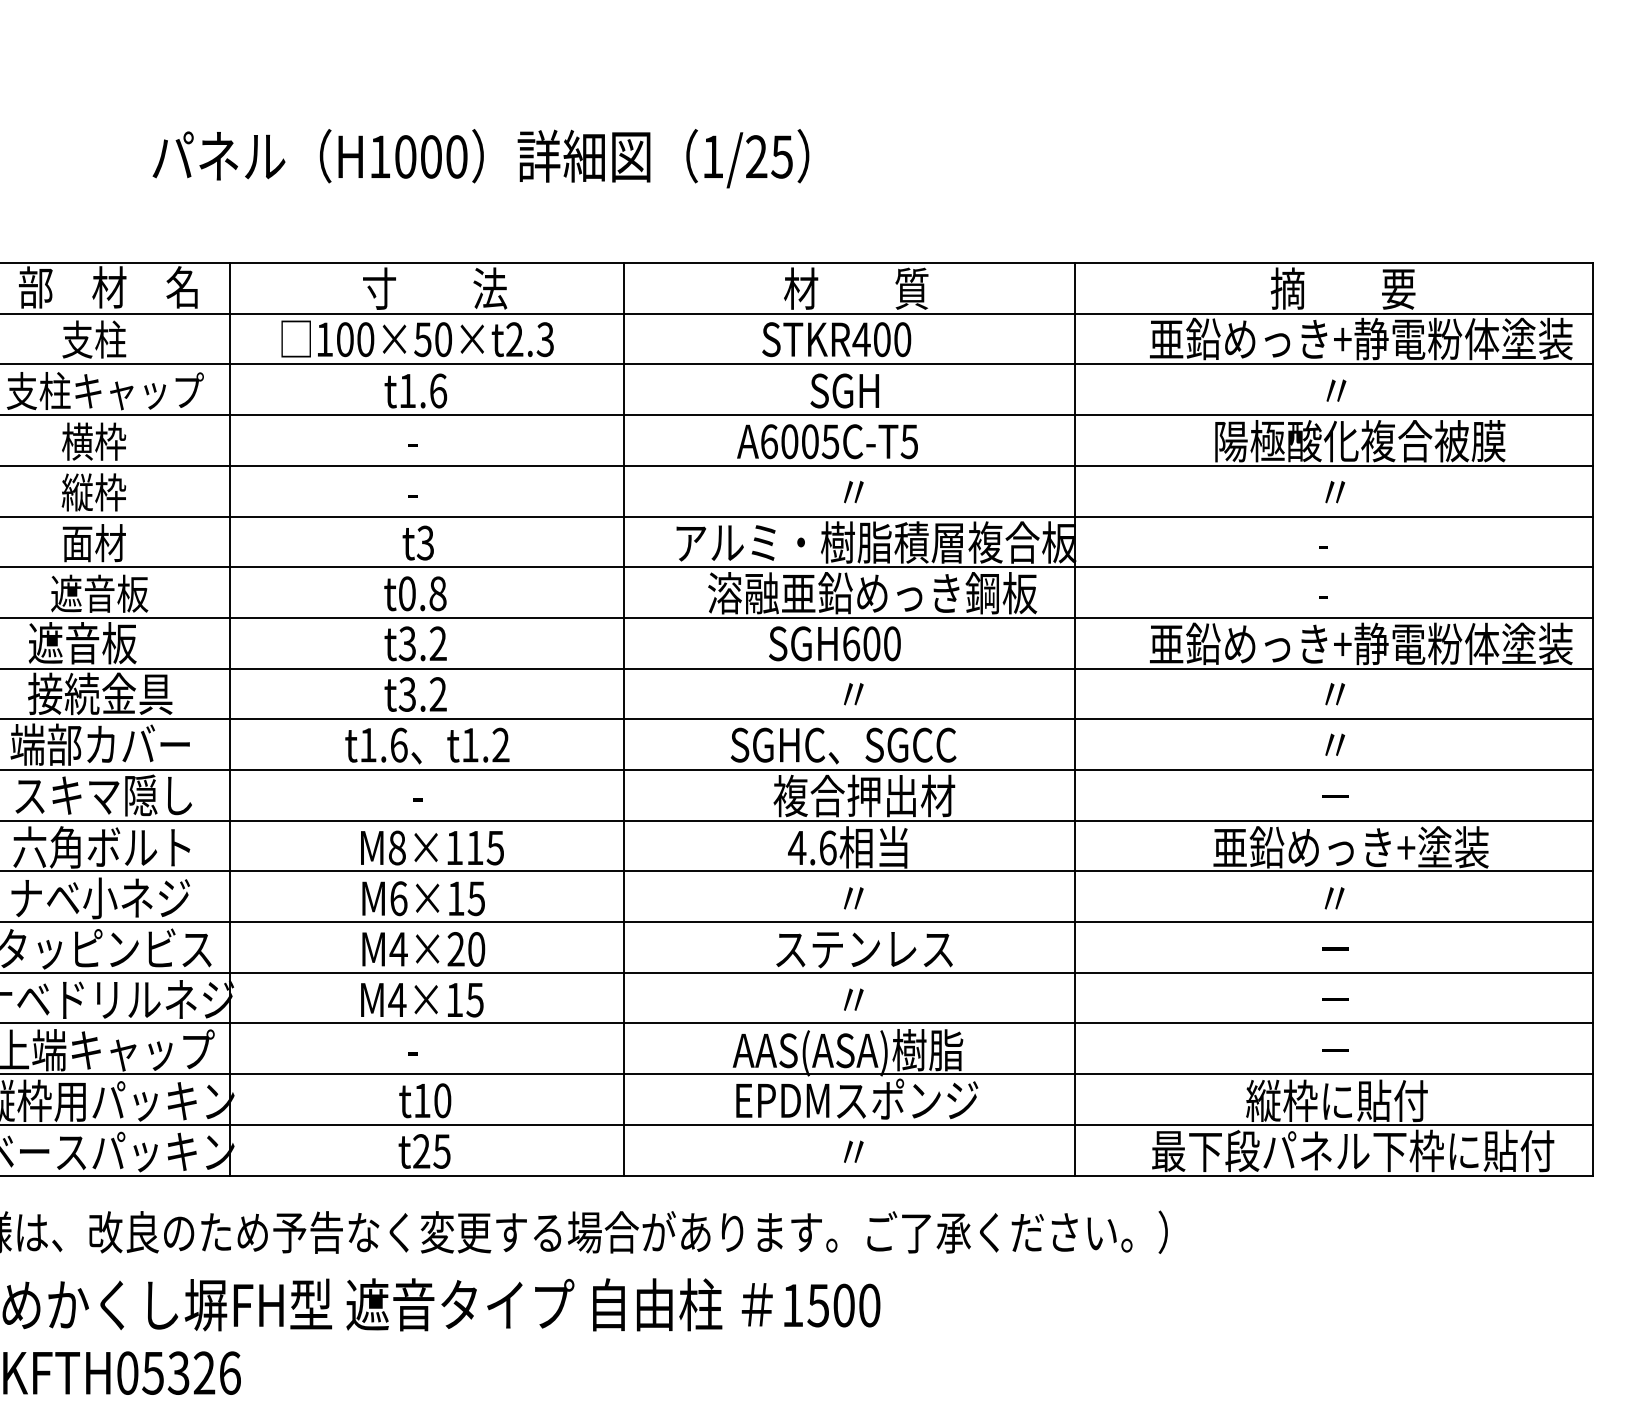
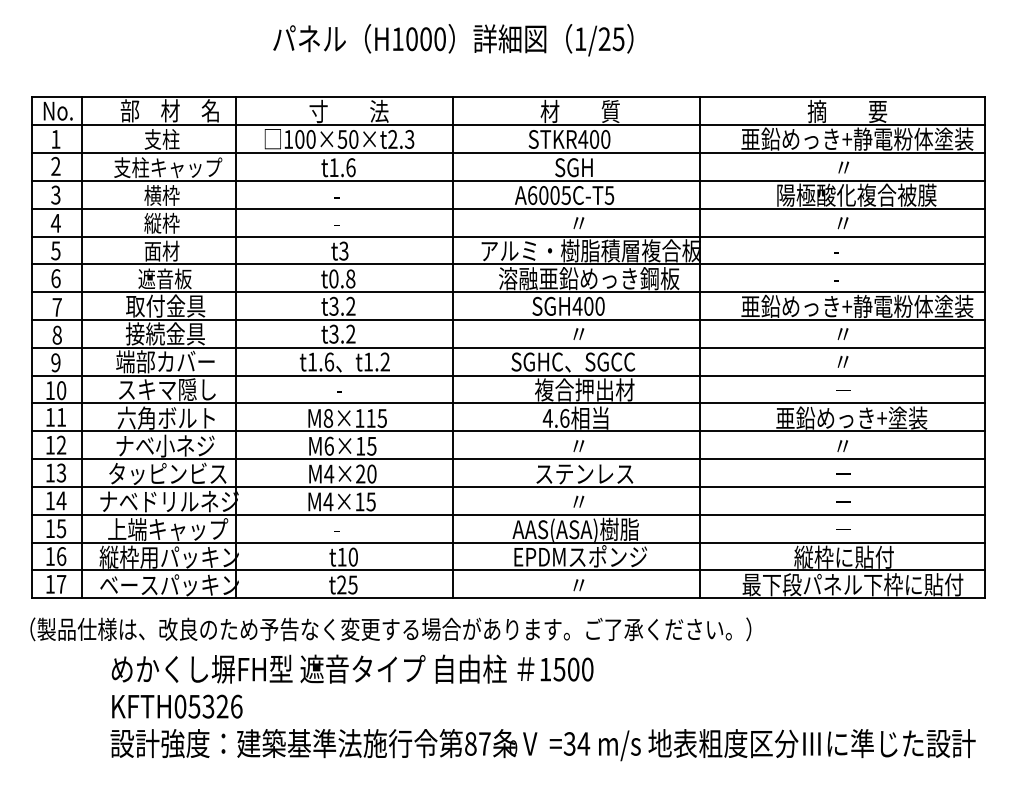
text: (481, 159) -> (453, 40), moved
text: (100, 642) -> (165, 305), 遮音板 -> 取付金具
text: (851, 642) -> (577, 305), SGH600 -> SGH400

